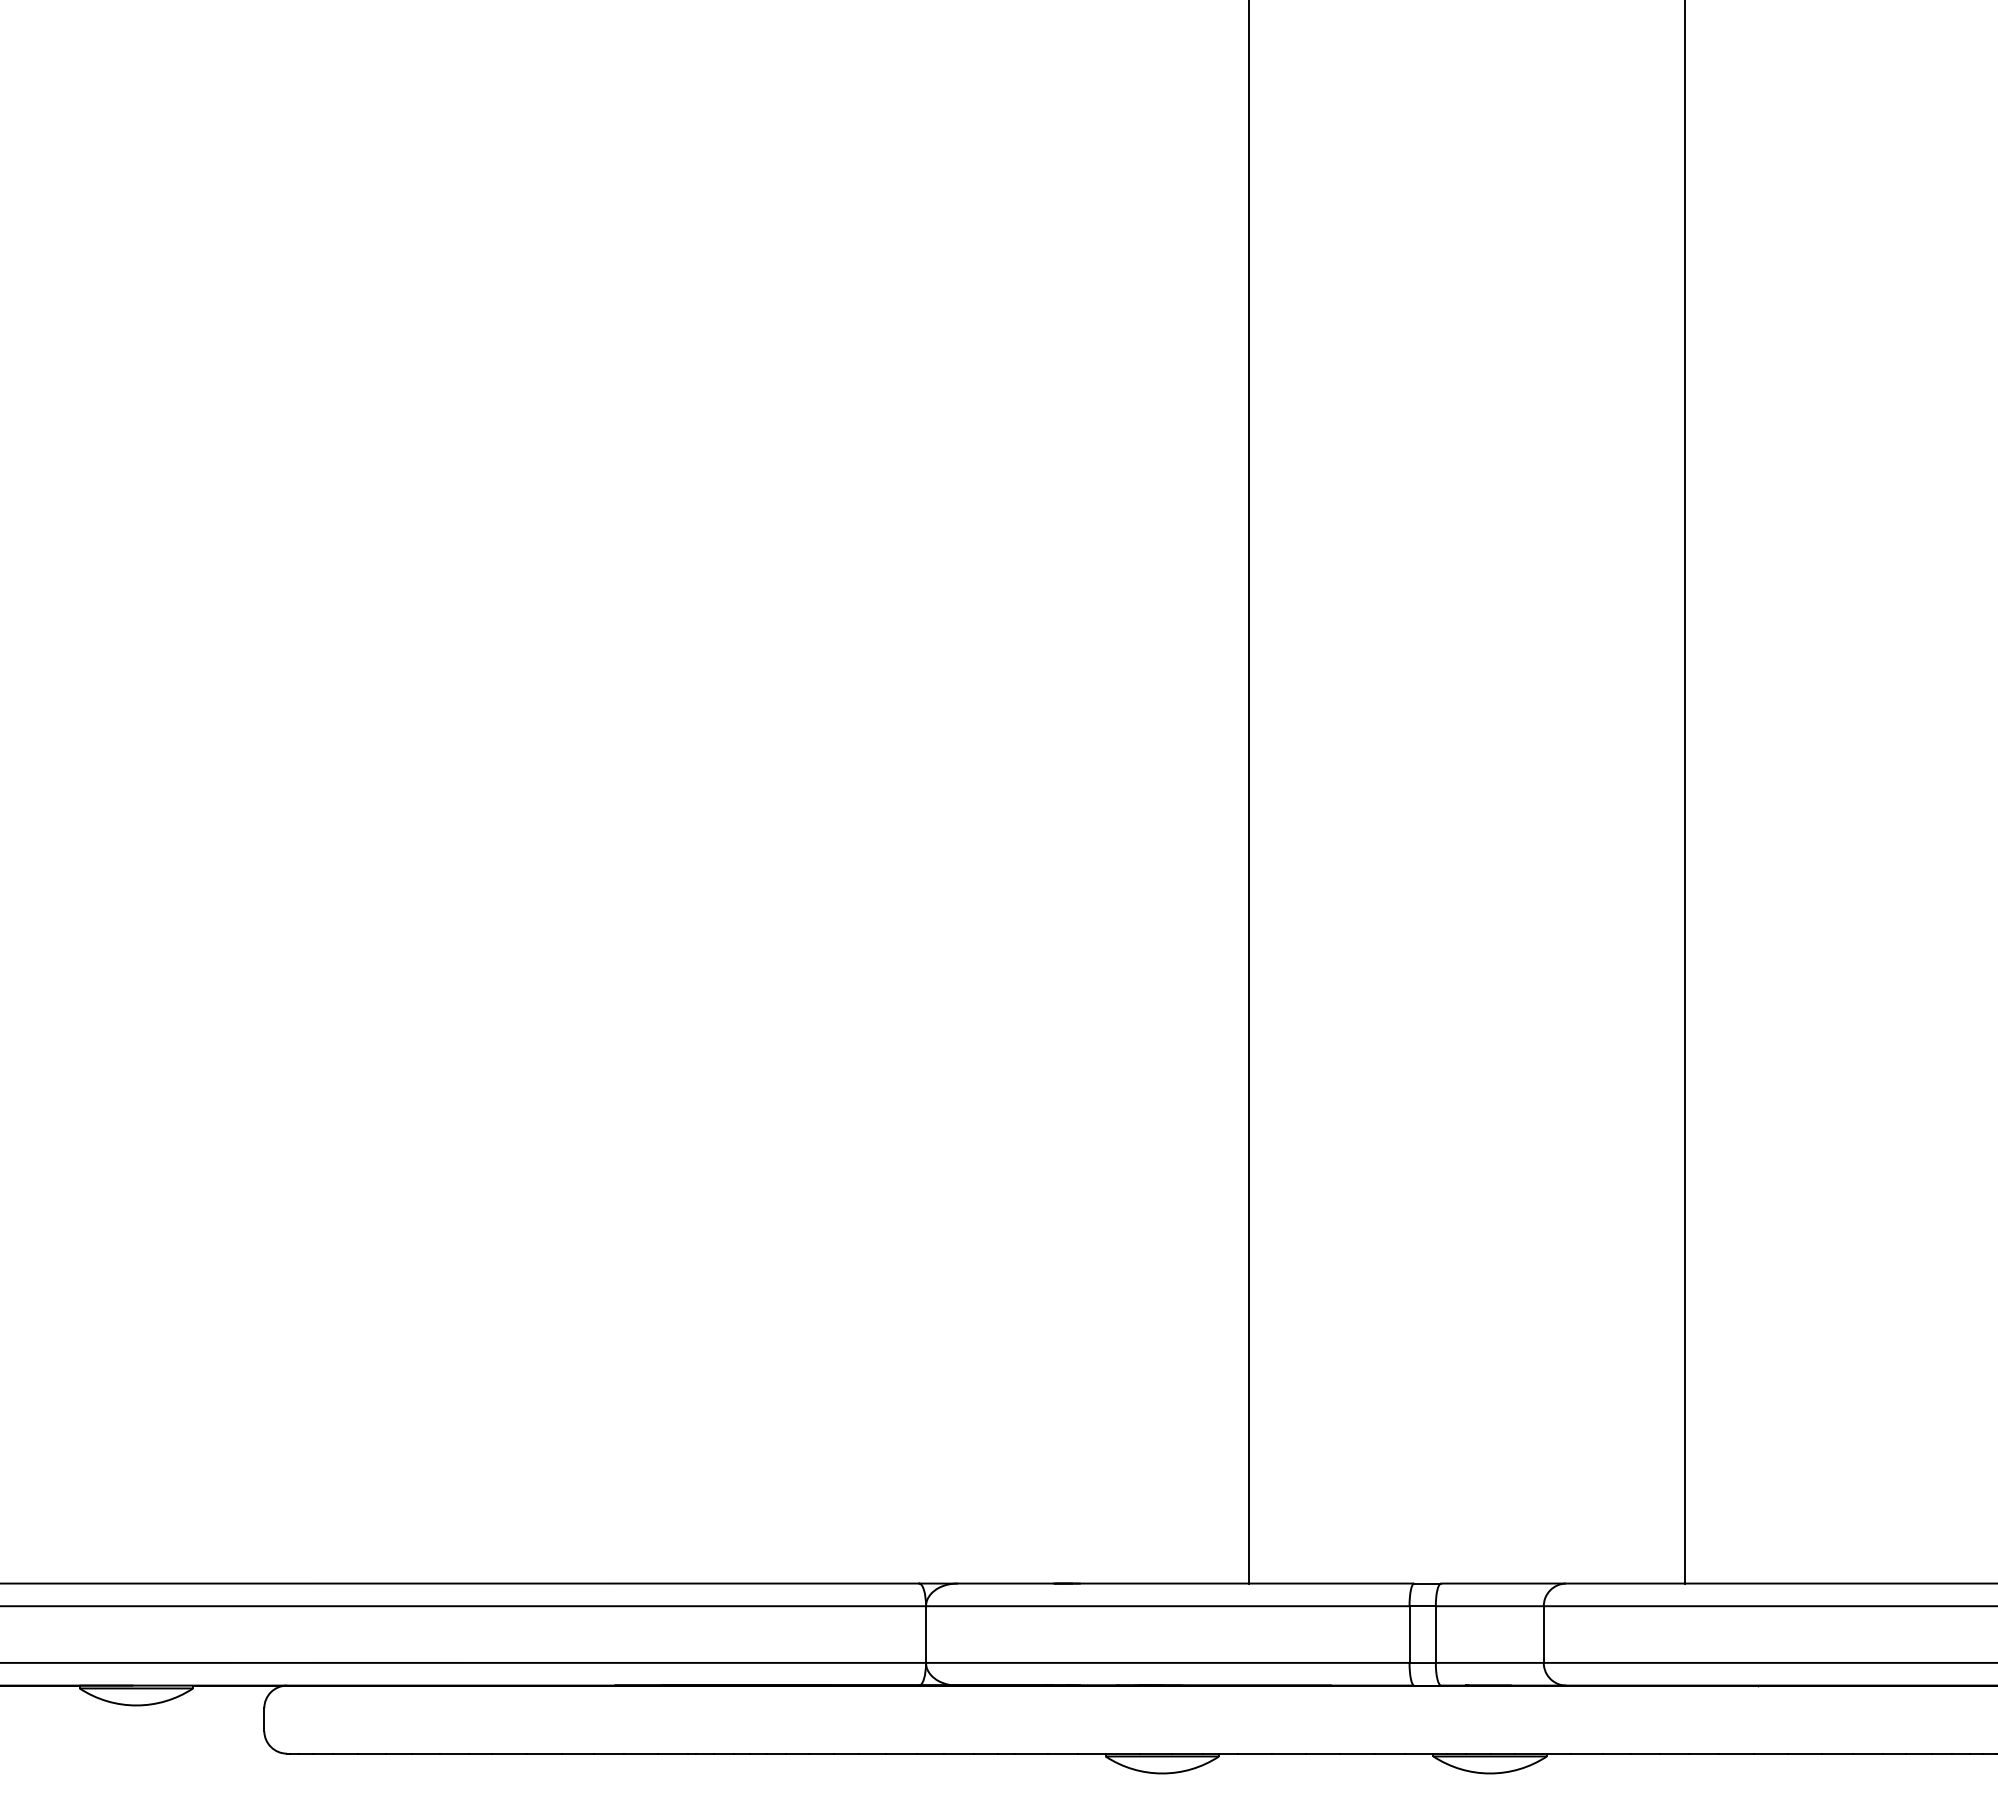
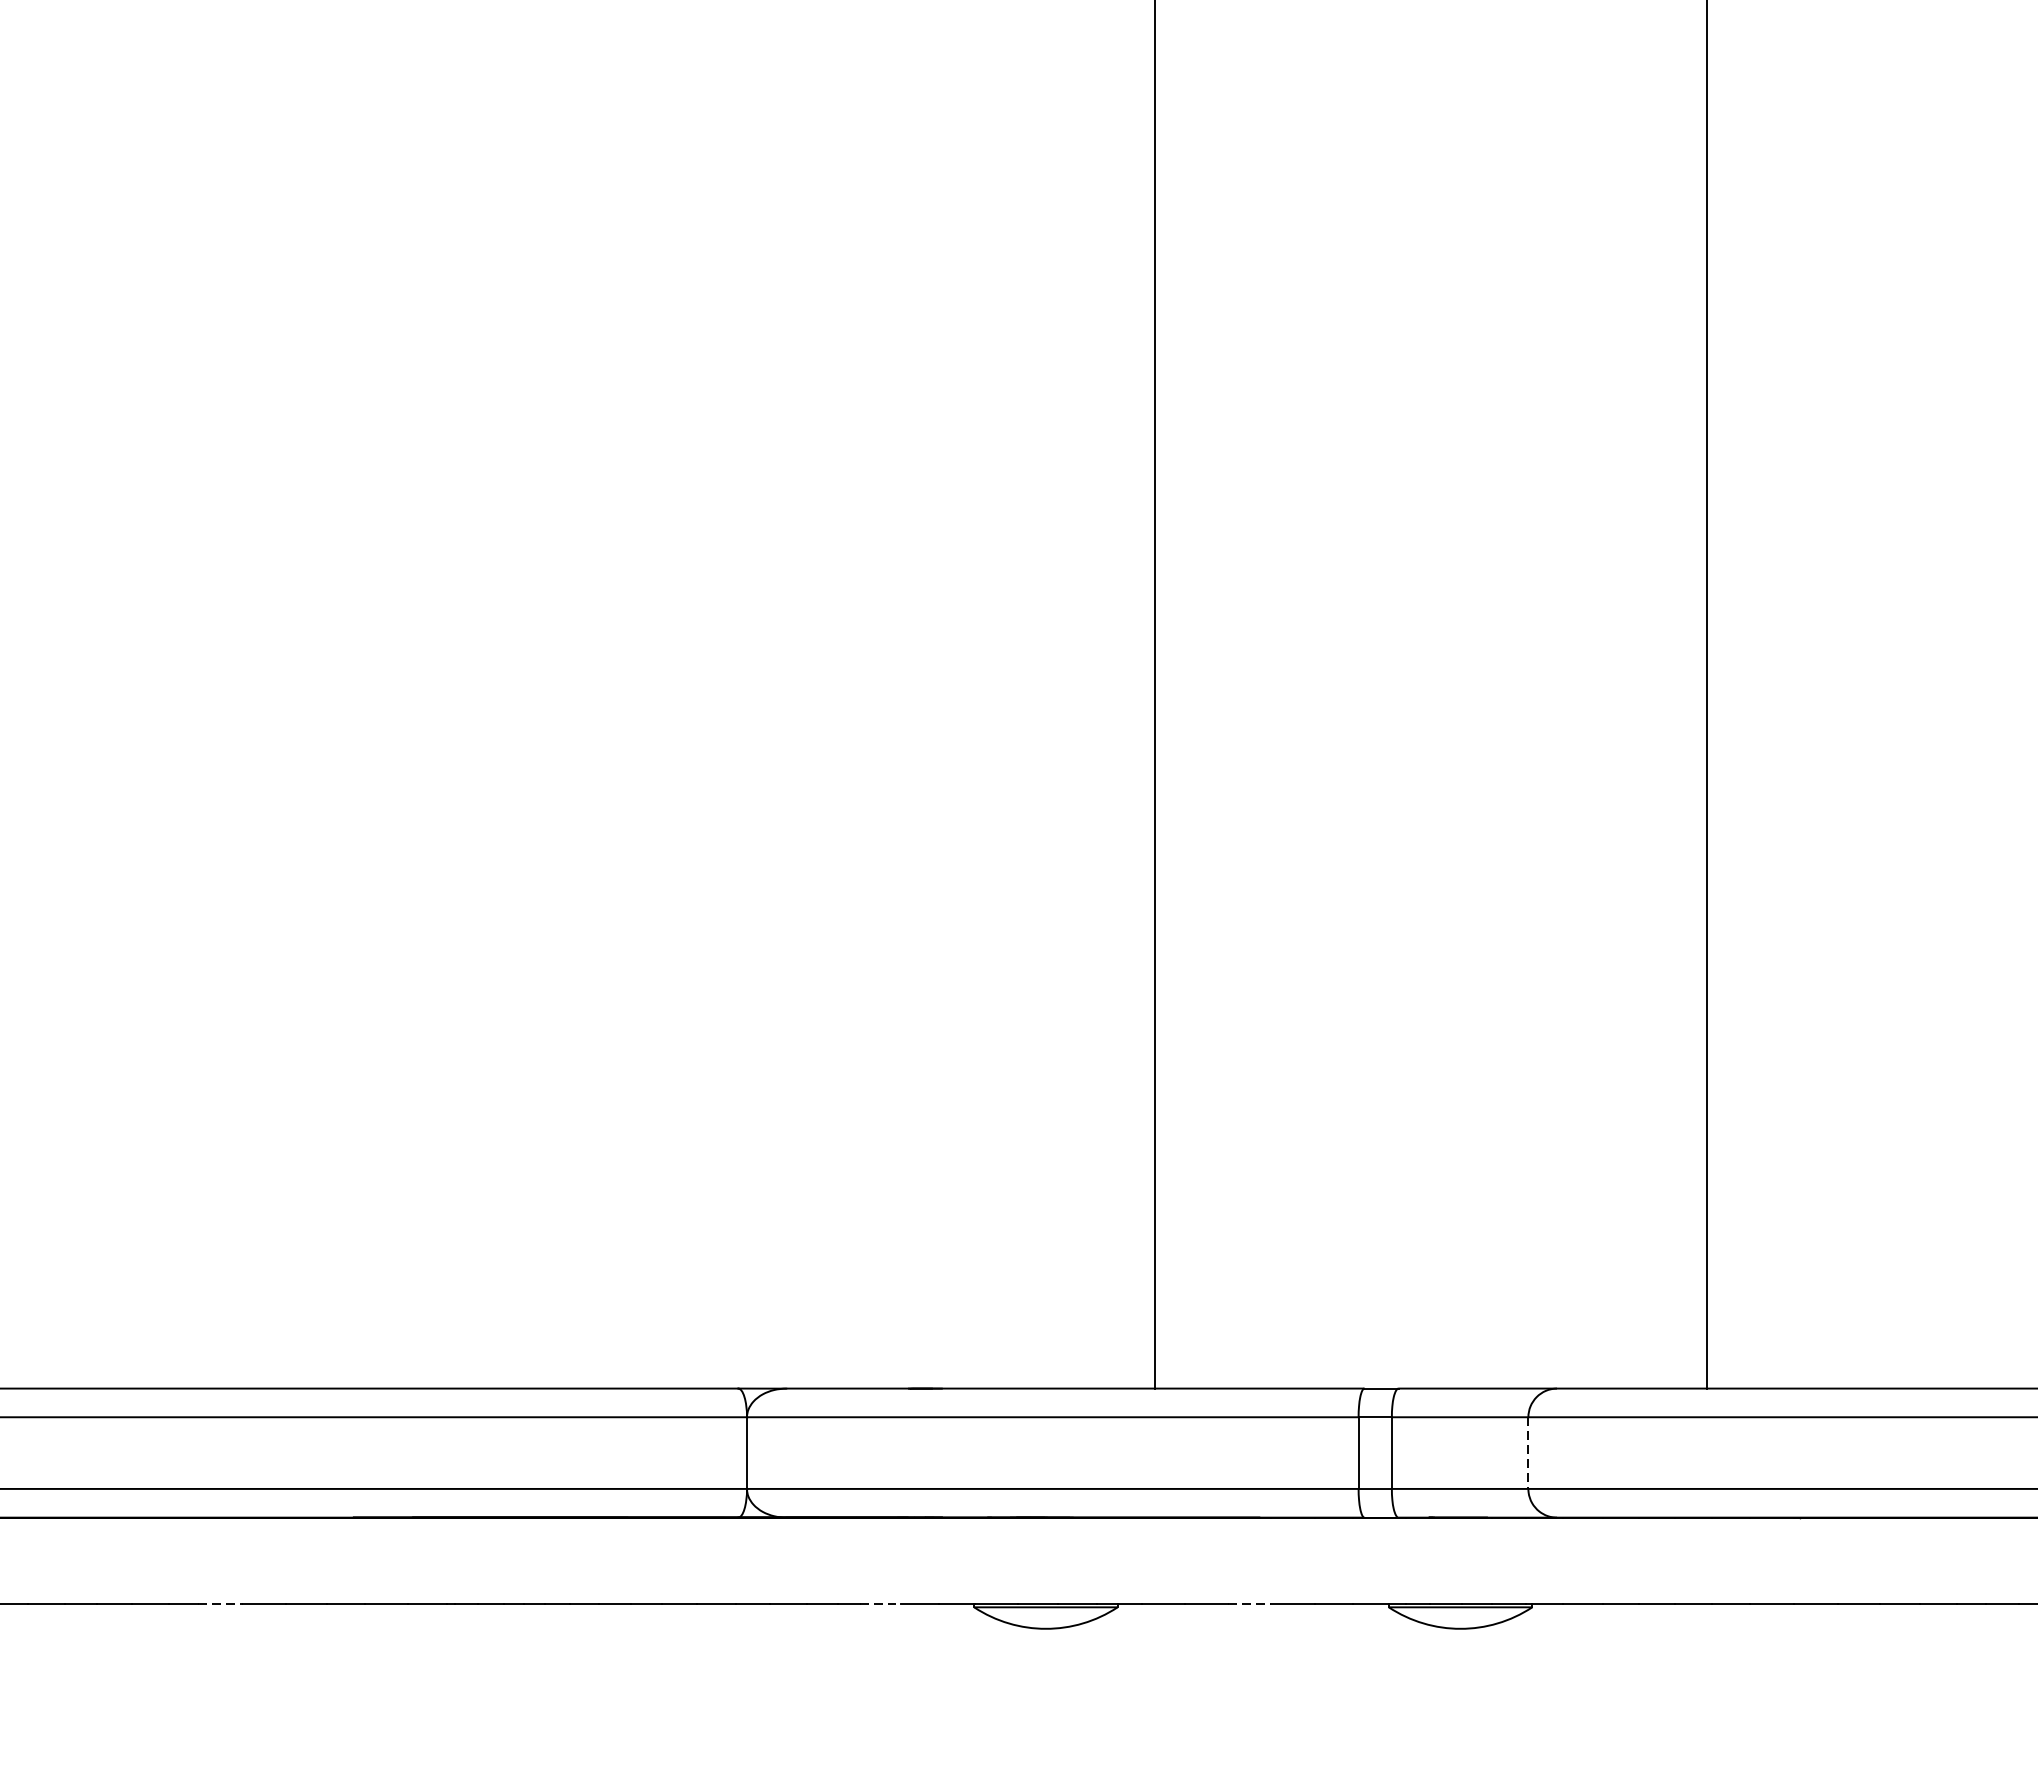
line: (1543, 1635) -> (1528, 1454), solid -> dashed
line: (509, 1753) -> (220, 1603), solid -> dashed
line: (1031, 1753) -> (880, 1603), solid -> dashed
line: (1323, 1753) -> (1249, 1603), solid -> dashed

